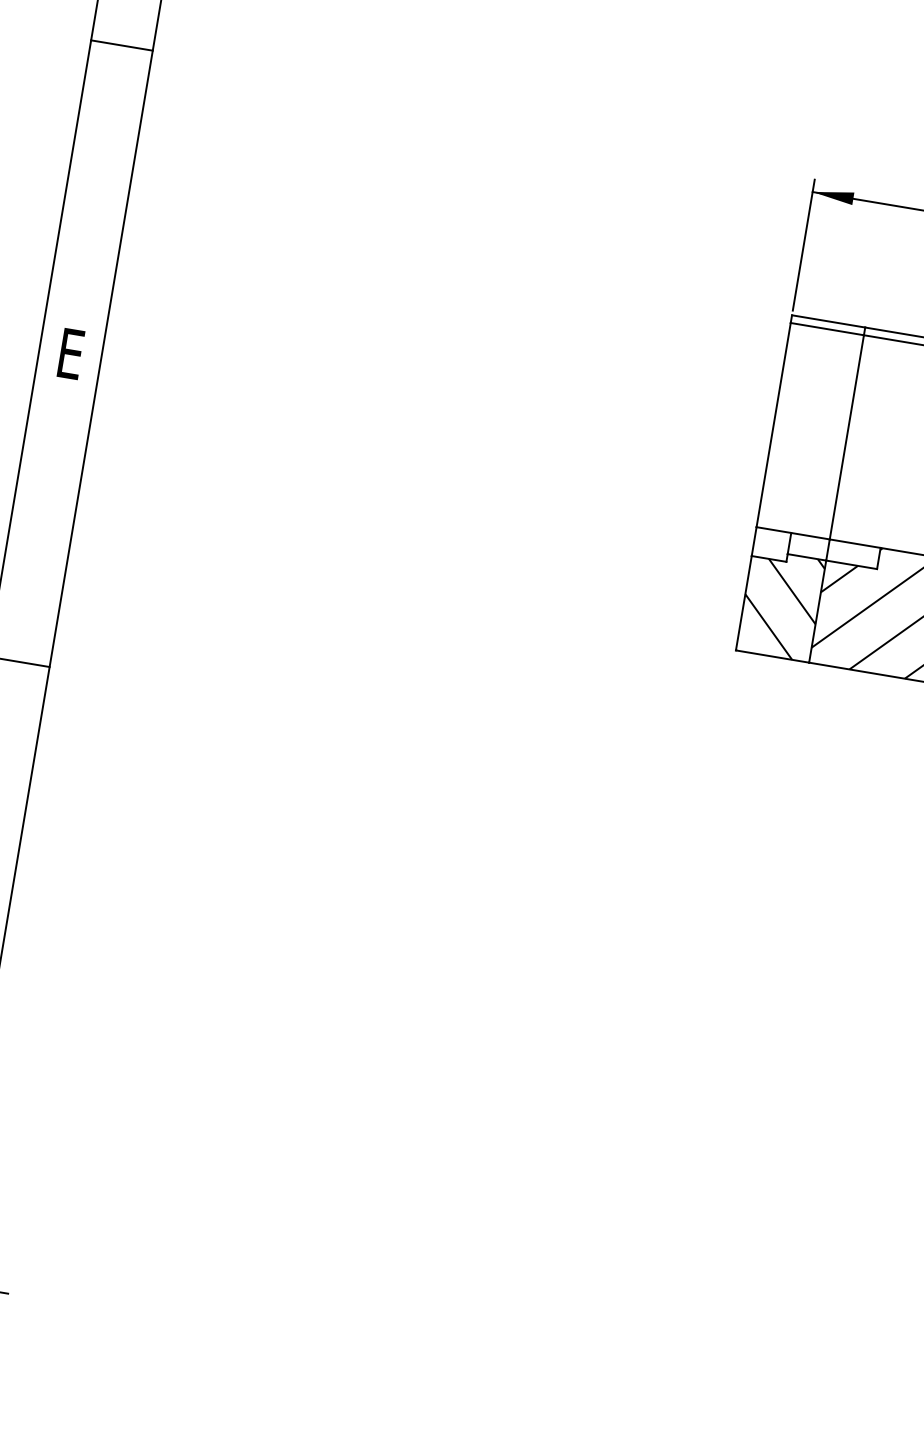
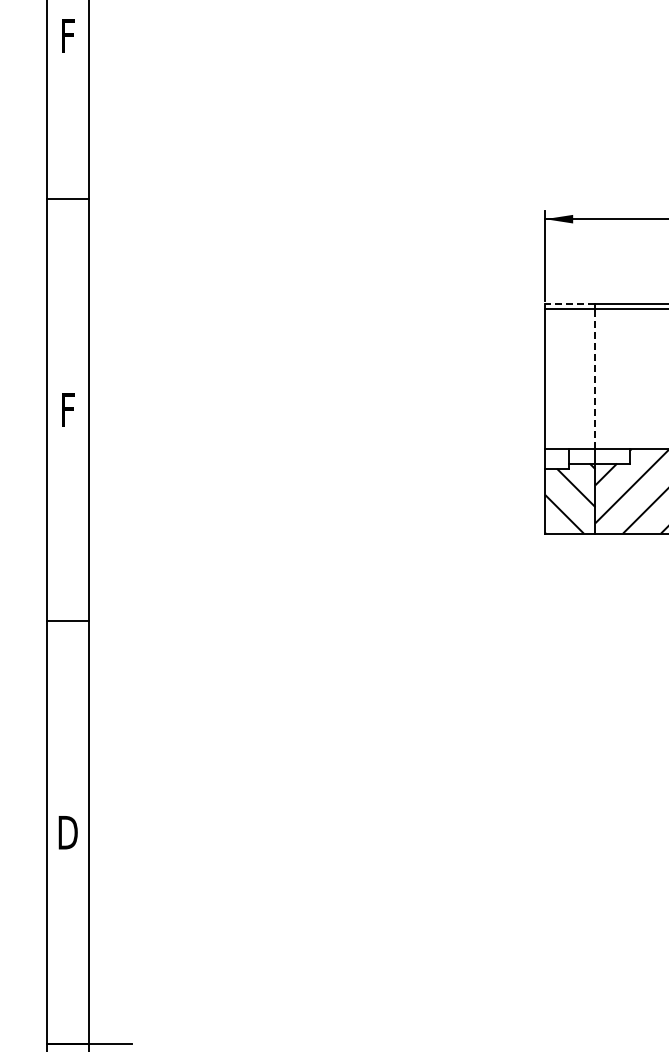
line: (827, 320) -> (569, 303), solid -> dashed
text: (71, 353) -> (68, 409), E -> F
line: (847, 436) -> (595, 378), solid -> dashed

